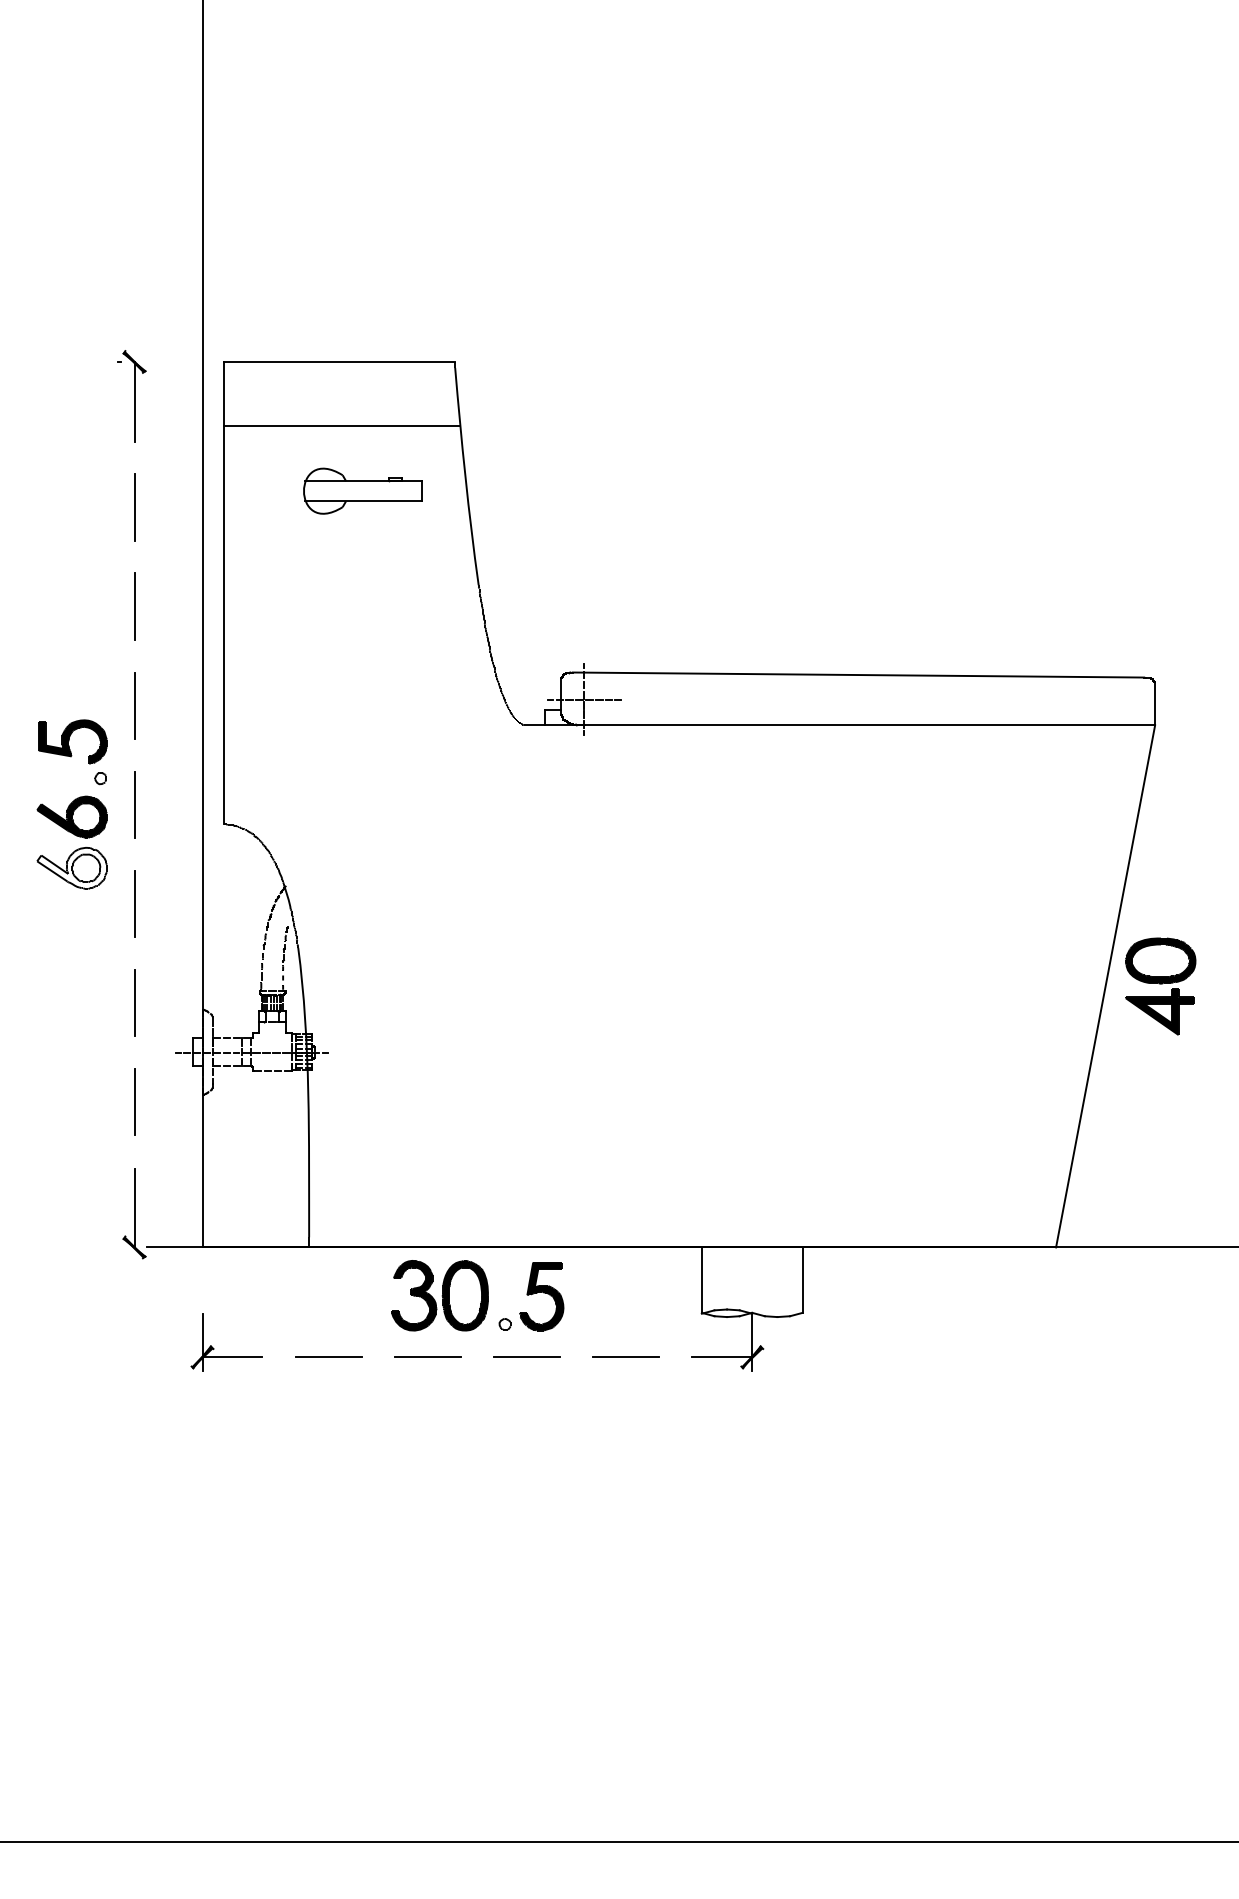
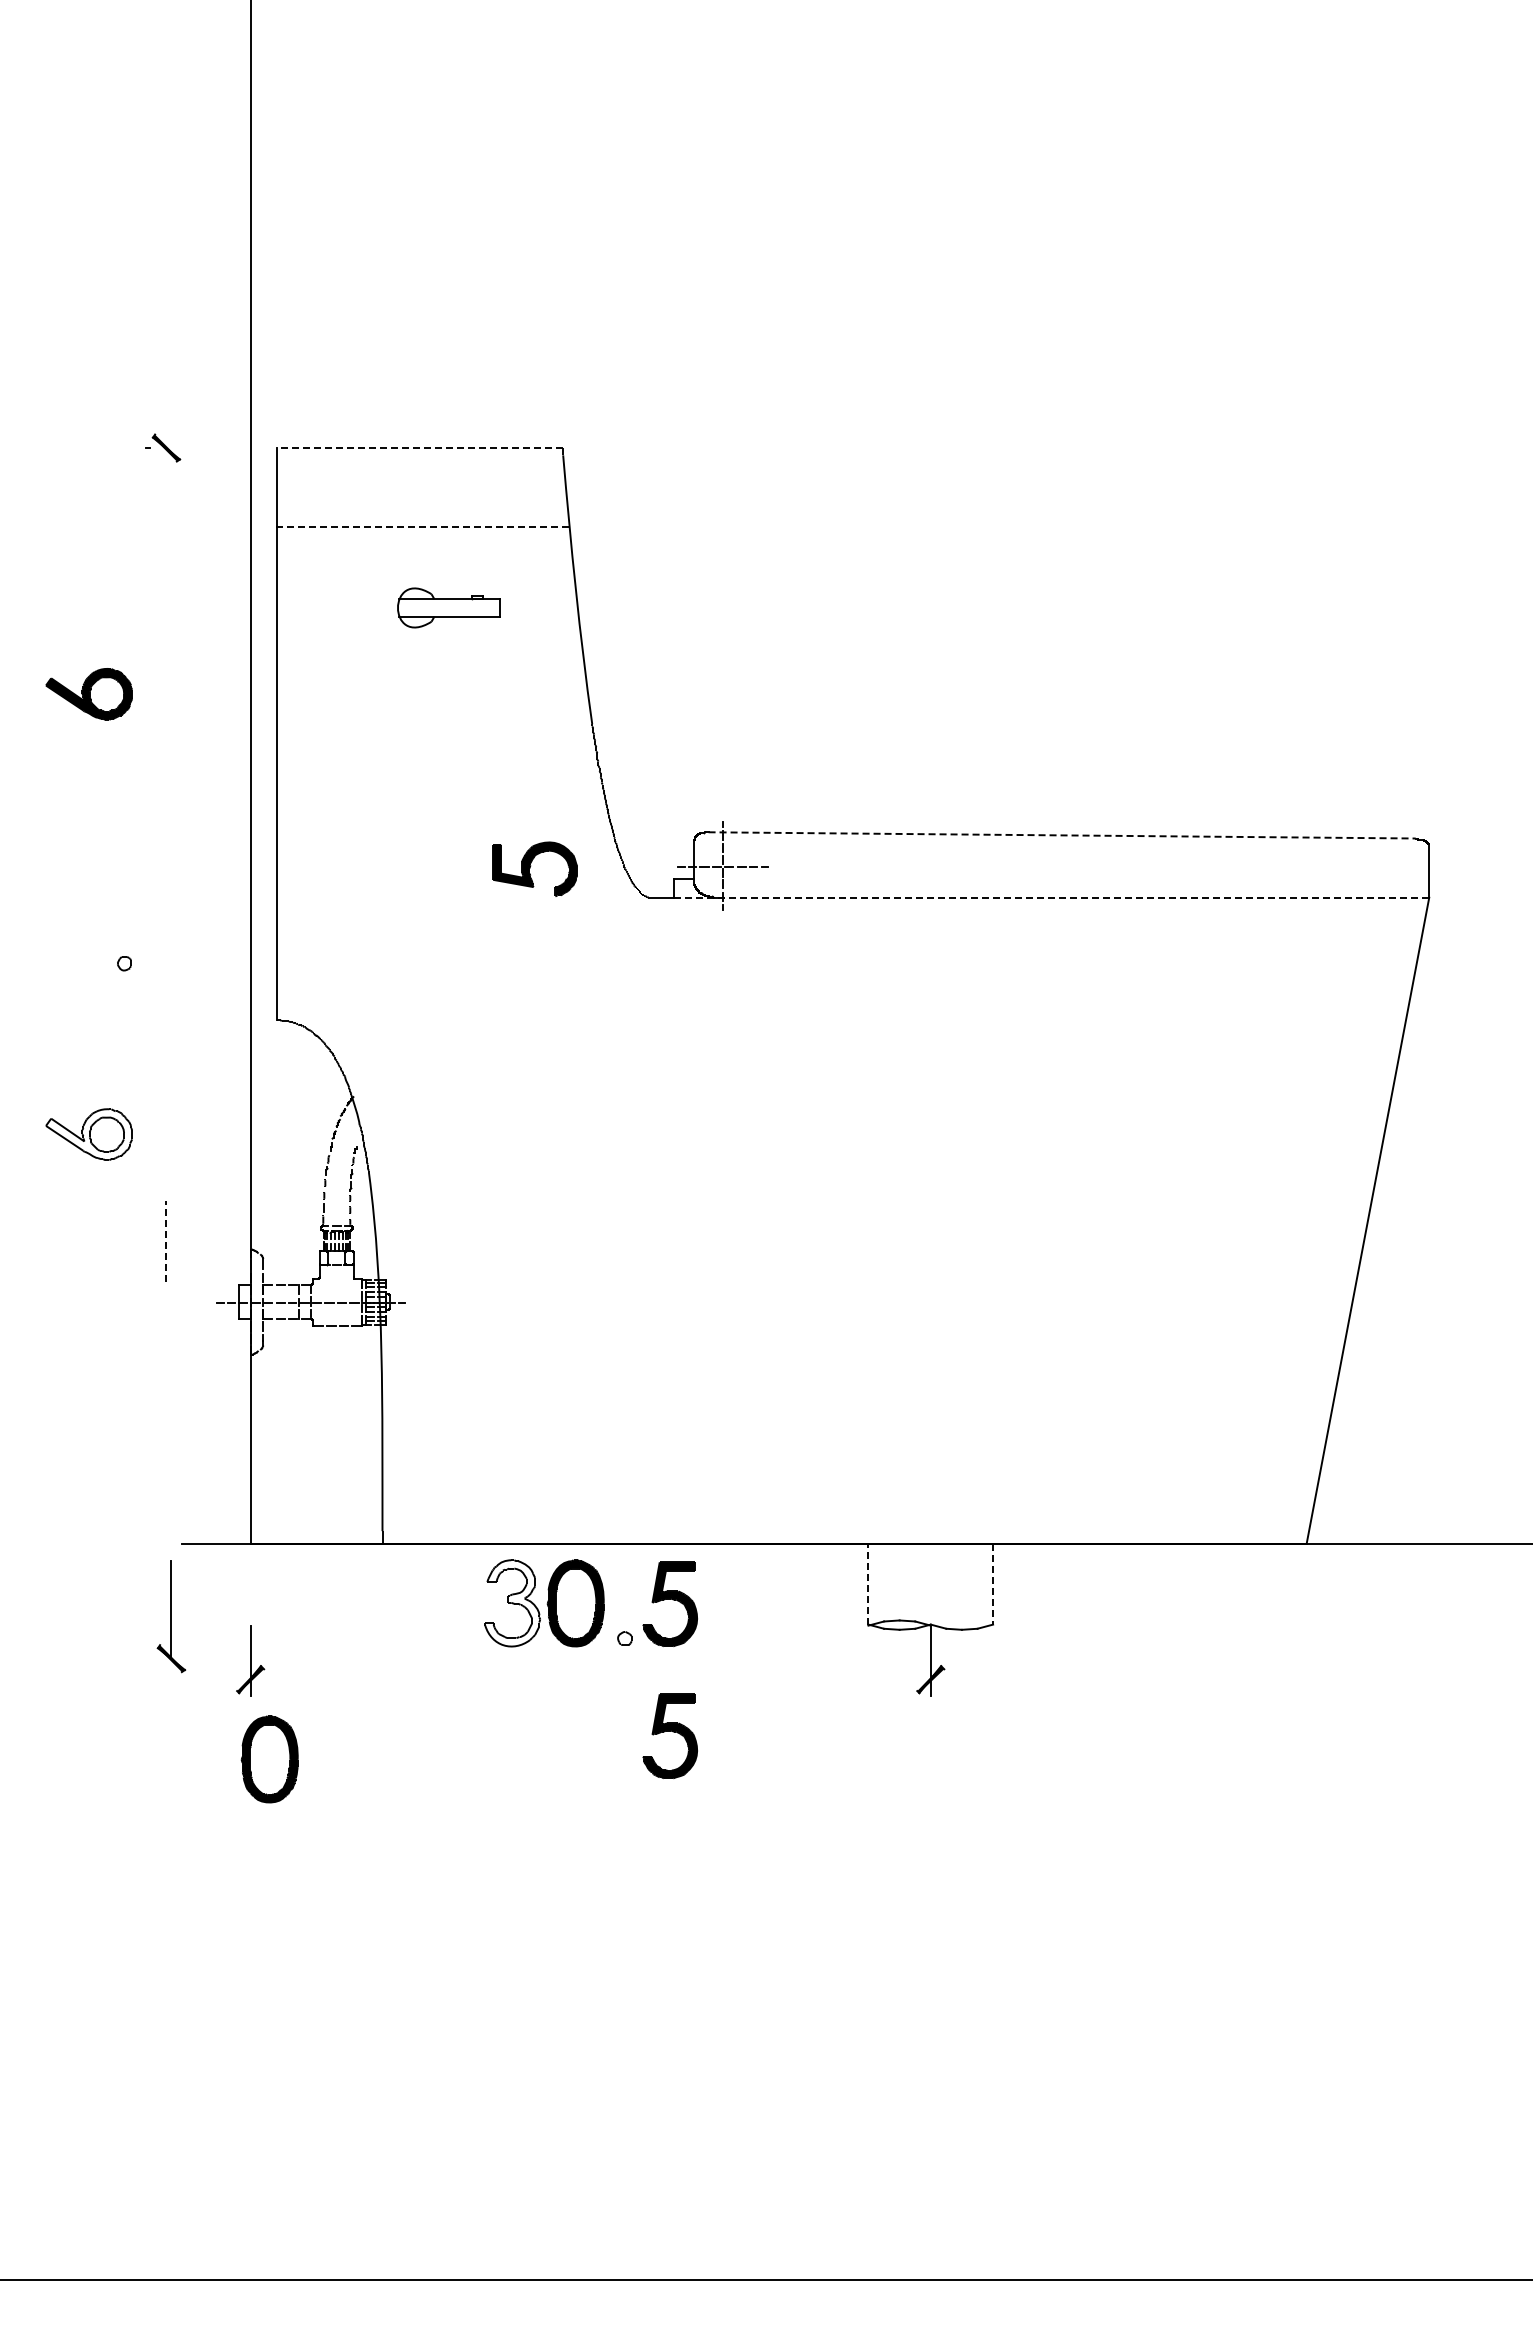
line: (339, 362) -> (419, 448), solid -> dashed
line: (134, 401) -> (166, 497), removed
line: (341, 425) -> (422, 526), solid -> dashed
part: (362, 490) -> (448, 607), size x0.7
line: (134, 507) -> (166, 628), removed
line: (134, 606) -> (166, 750), removed
line: (858, 675) -> (1062, 835), solid -> dashed
line: (134, 705) -> (166, 873), removed
line: (849, 725) -> (1051, 897), solid -> dashed
part: (72, 741) -> (534, 868), moved
line: (134, 804) -> (166, 995), removed
part: (71, 817) -> (88, 694), moved
part: (71, 868) -> (88, 1134), moved
line: (134, 903) -> (166, 1118), removed
part: (1160, 986) -> (1436, 1220), removed
line: (134, 1003) -> (166, 1241), solid -> dashed
line: (134, 1101) -> (166, 1363), removed
part: (134, 1213) -> (171, 1616), moved
line: (701, 1280) -> (868, 1584), solid -> dashed
line: (802, 1280) -> (993, 1584), solid -> dashed
fill: (414, 1295) -> (512, 1603), removed
line: (232, 1357) -> (287, 1679), removed
line: (328, 1357) -> (406, 1679), removed
line: (427, 1357) -> (529, 1679), removed
line: (526, 1357) -> (651, 1679), removed
line: (625, 1357) -> (774, 1679), removed
line: (722, 1357) -> (893, 1679), removed
part: (541, 1403) -> (669, 1736), added
part: (217, 1421) -> (269, 1759), added

